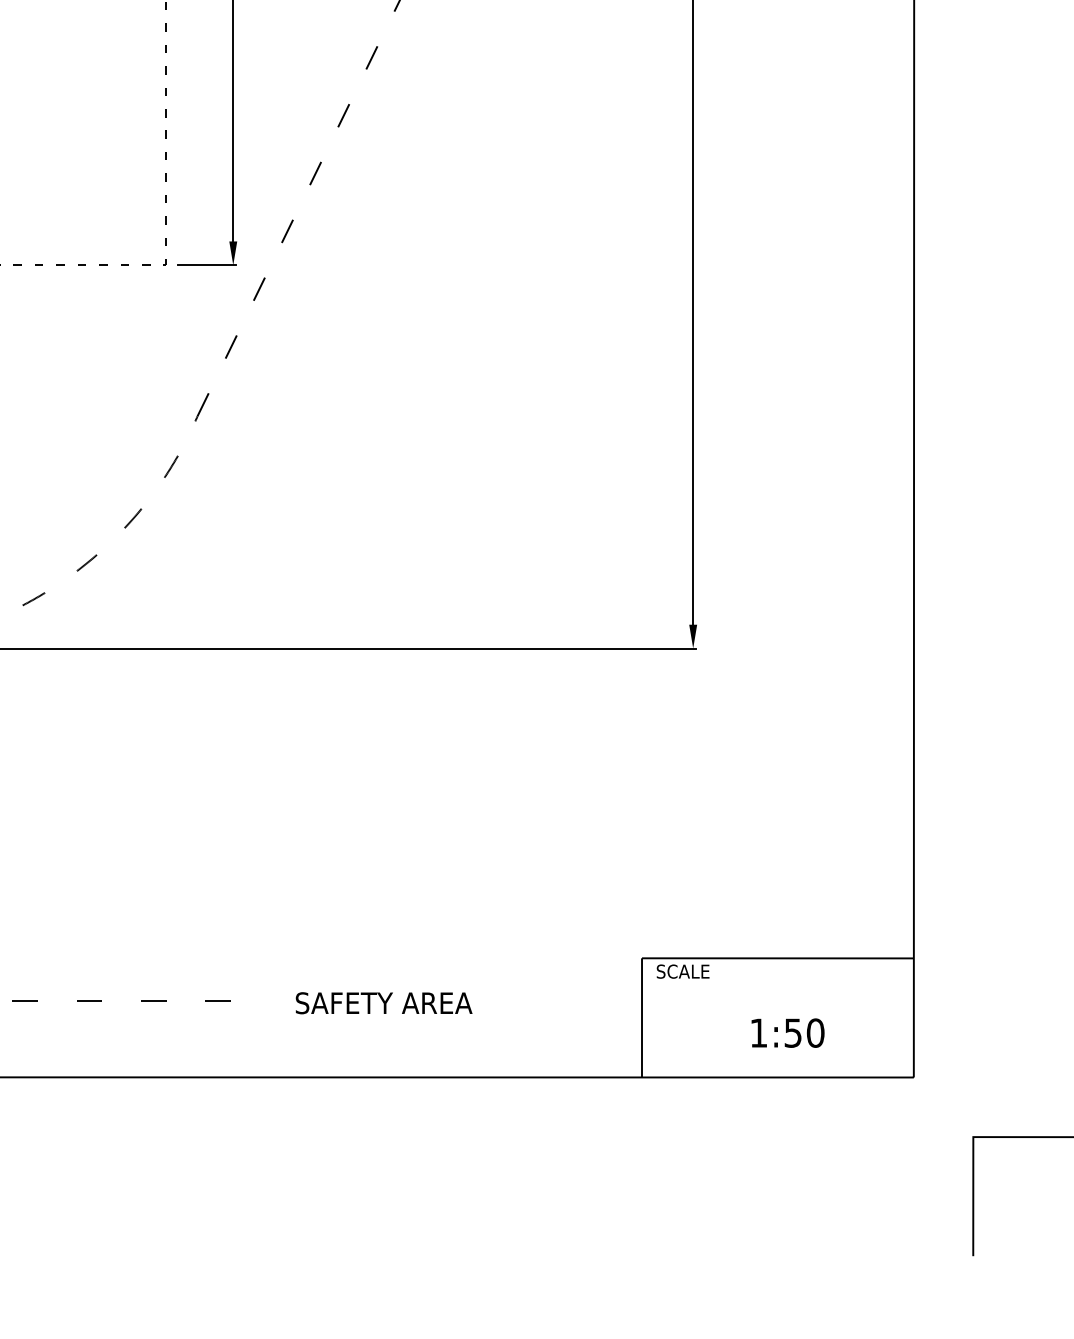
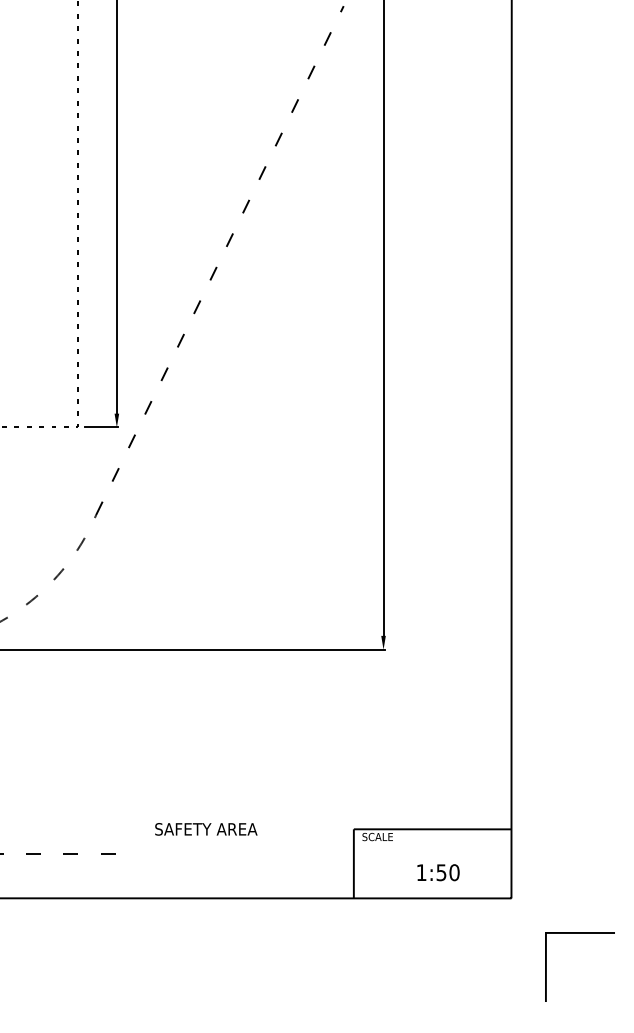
text: (384, 1003) -> (206, 829), moved

